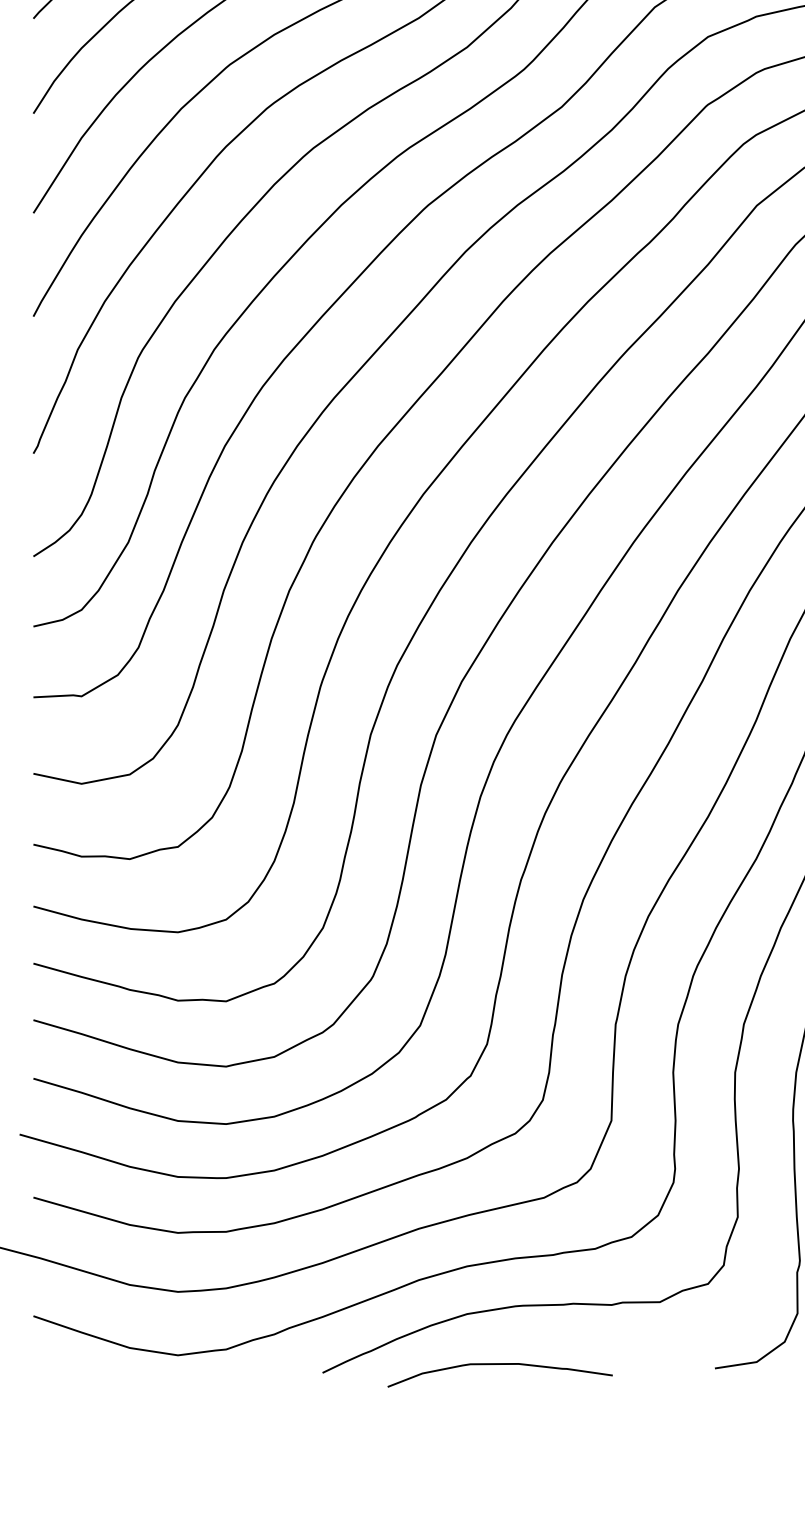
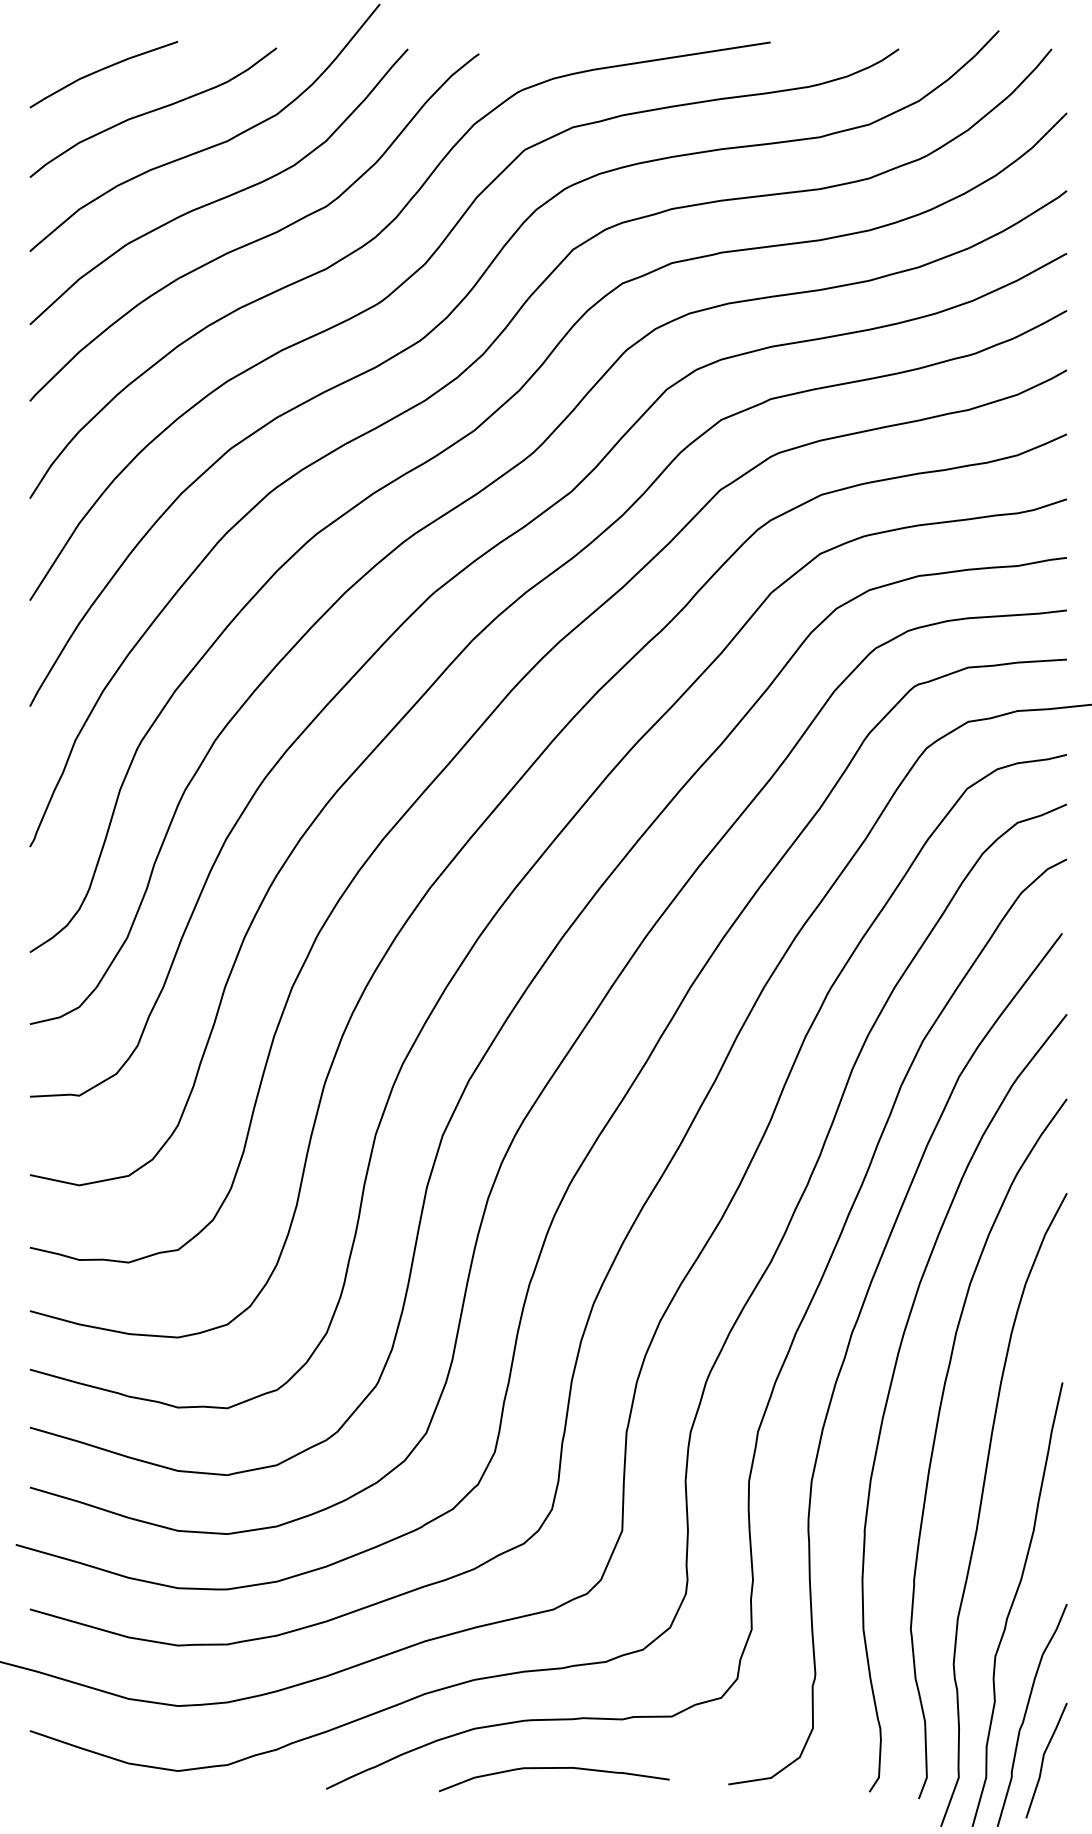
curve: (499, 1364) -> (553, 1768), moved

